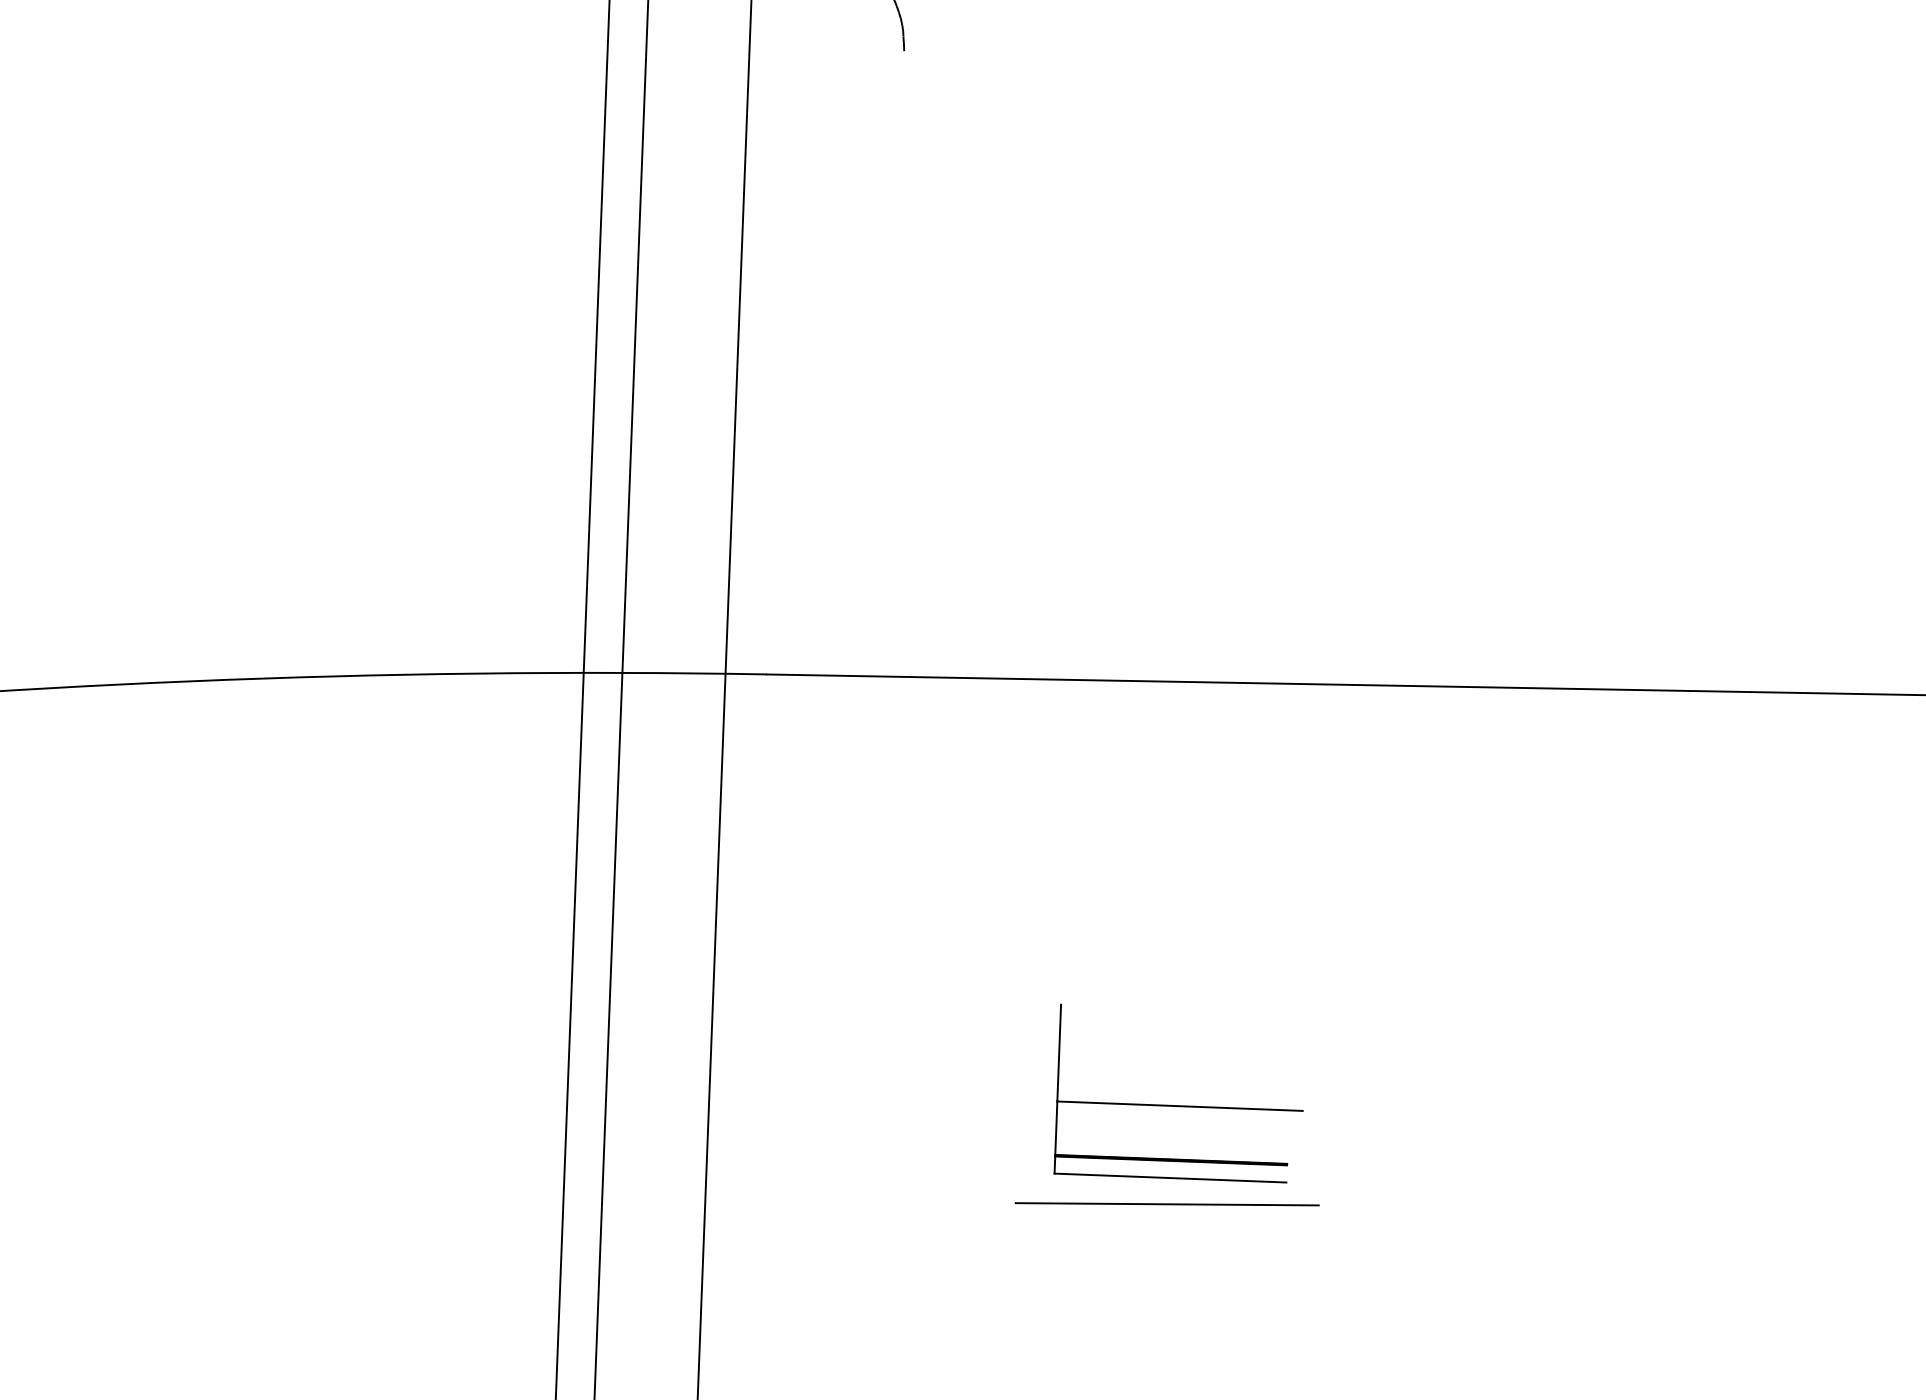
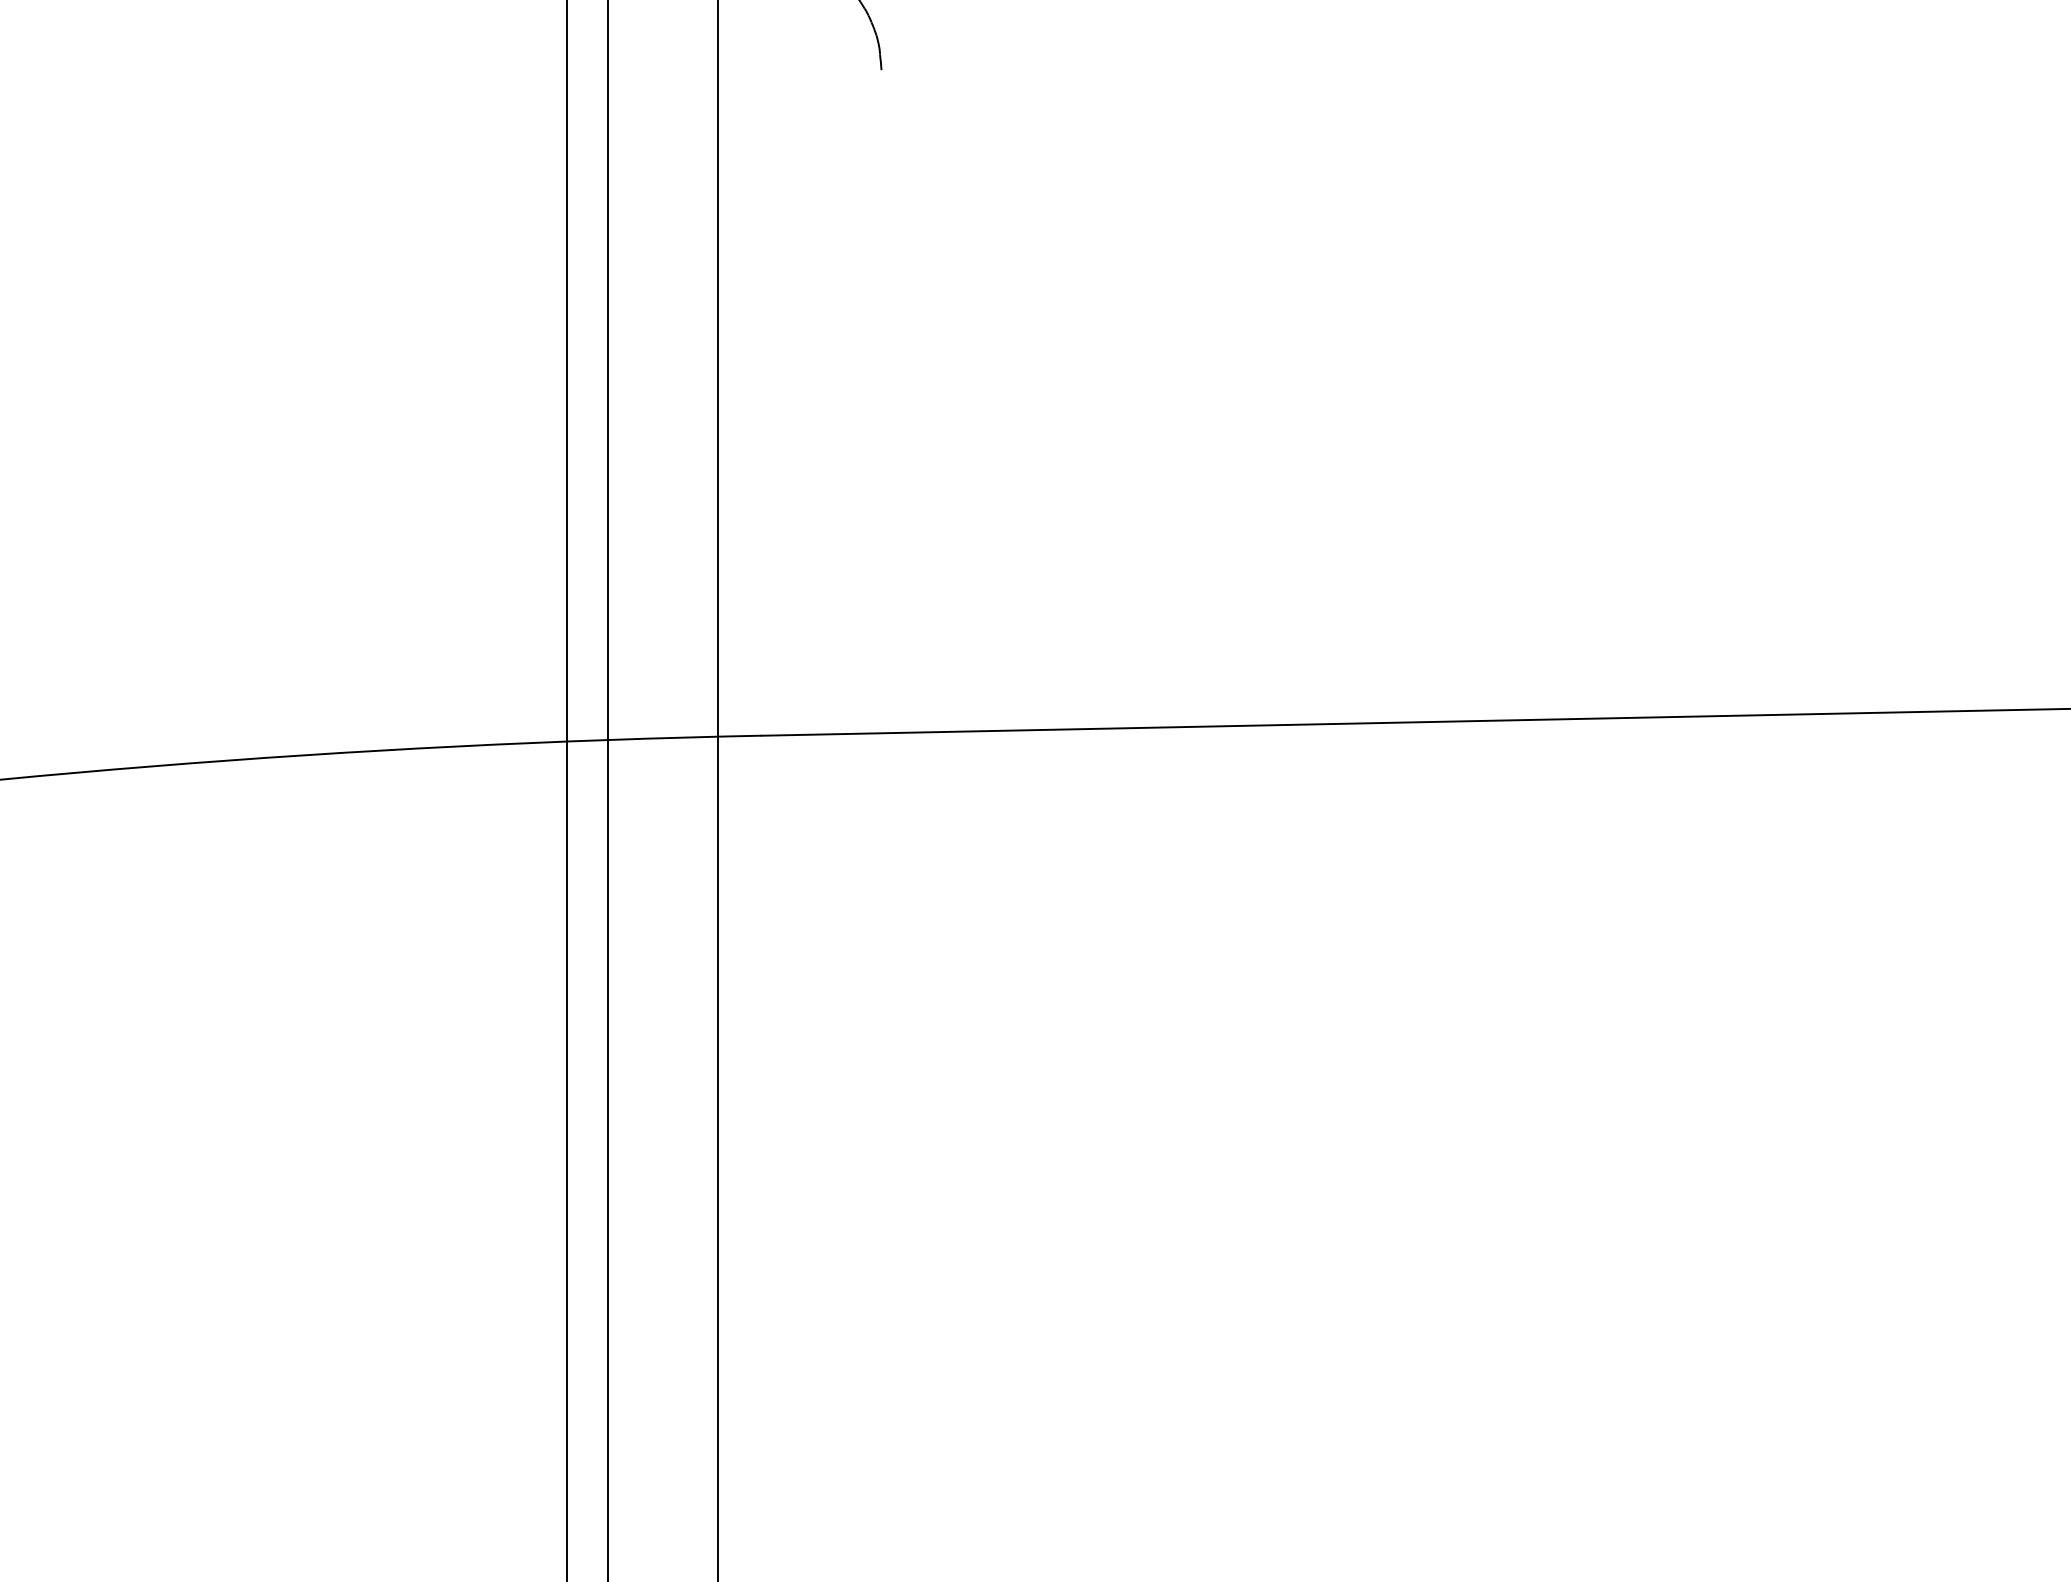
part: (1170, 1109) -> (1206, 1179), removed

